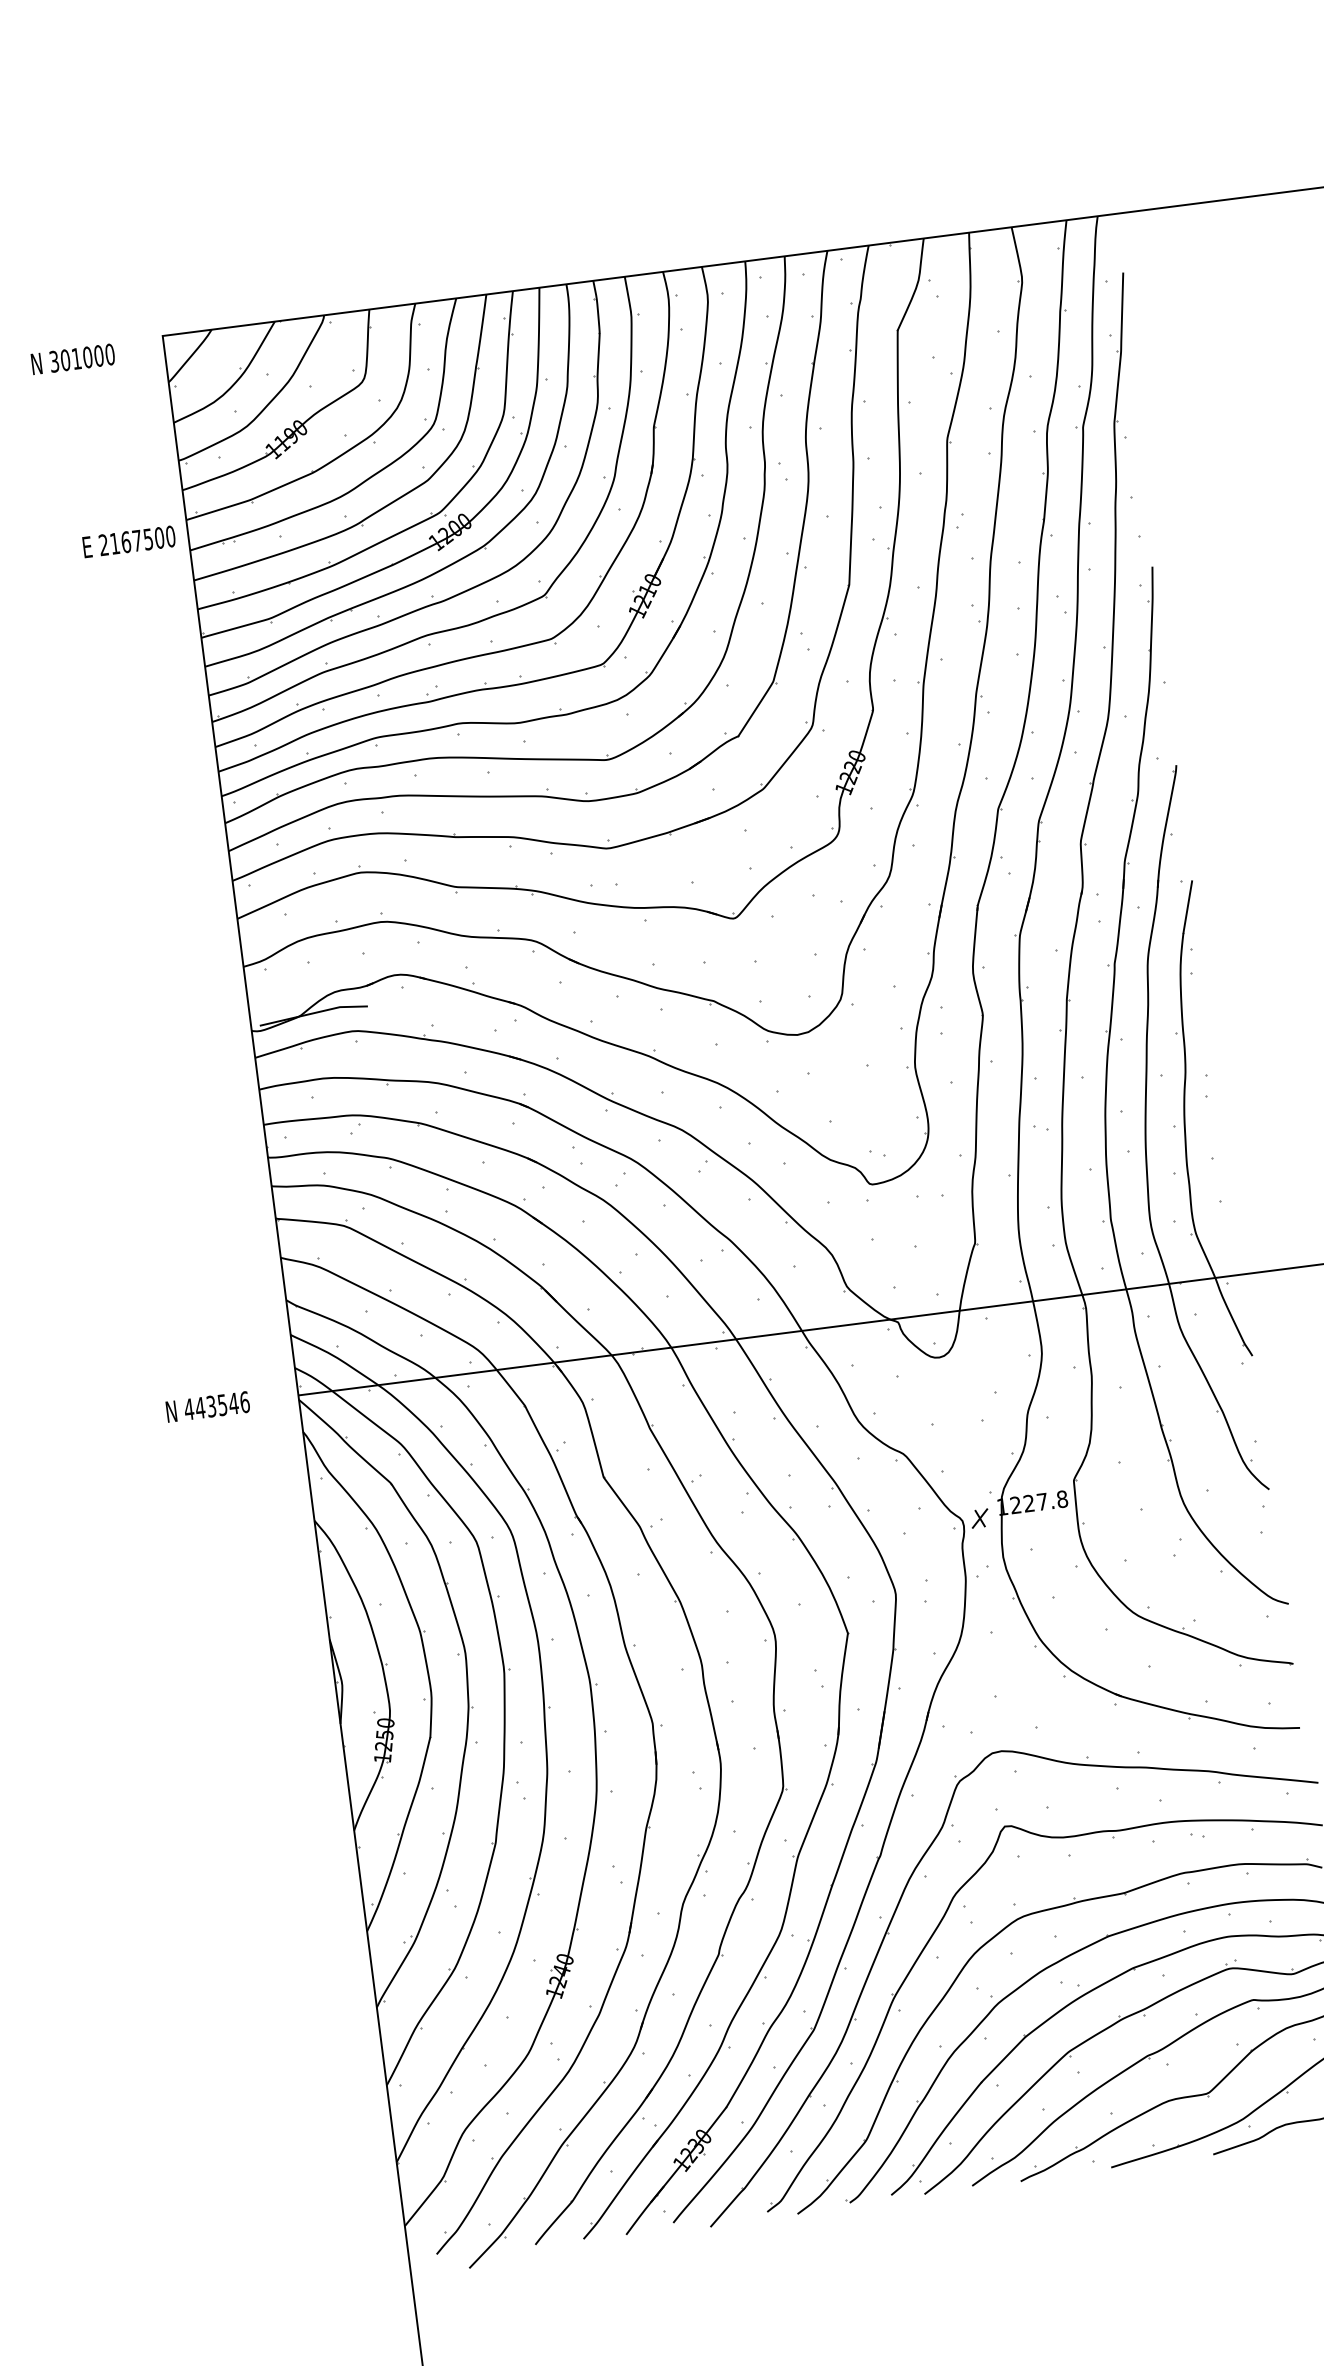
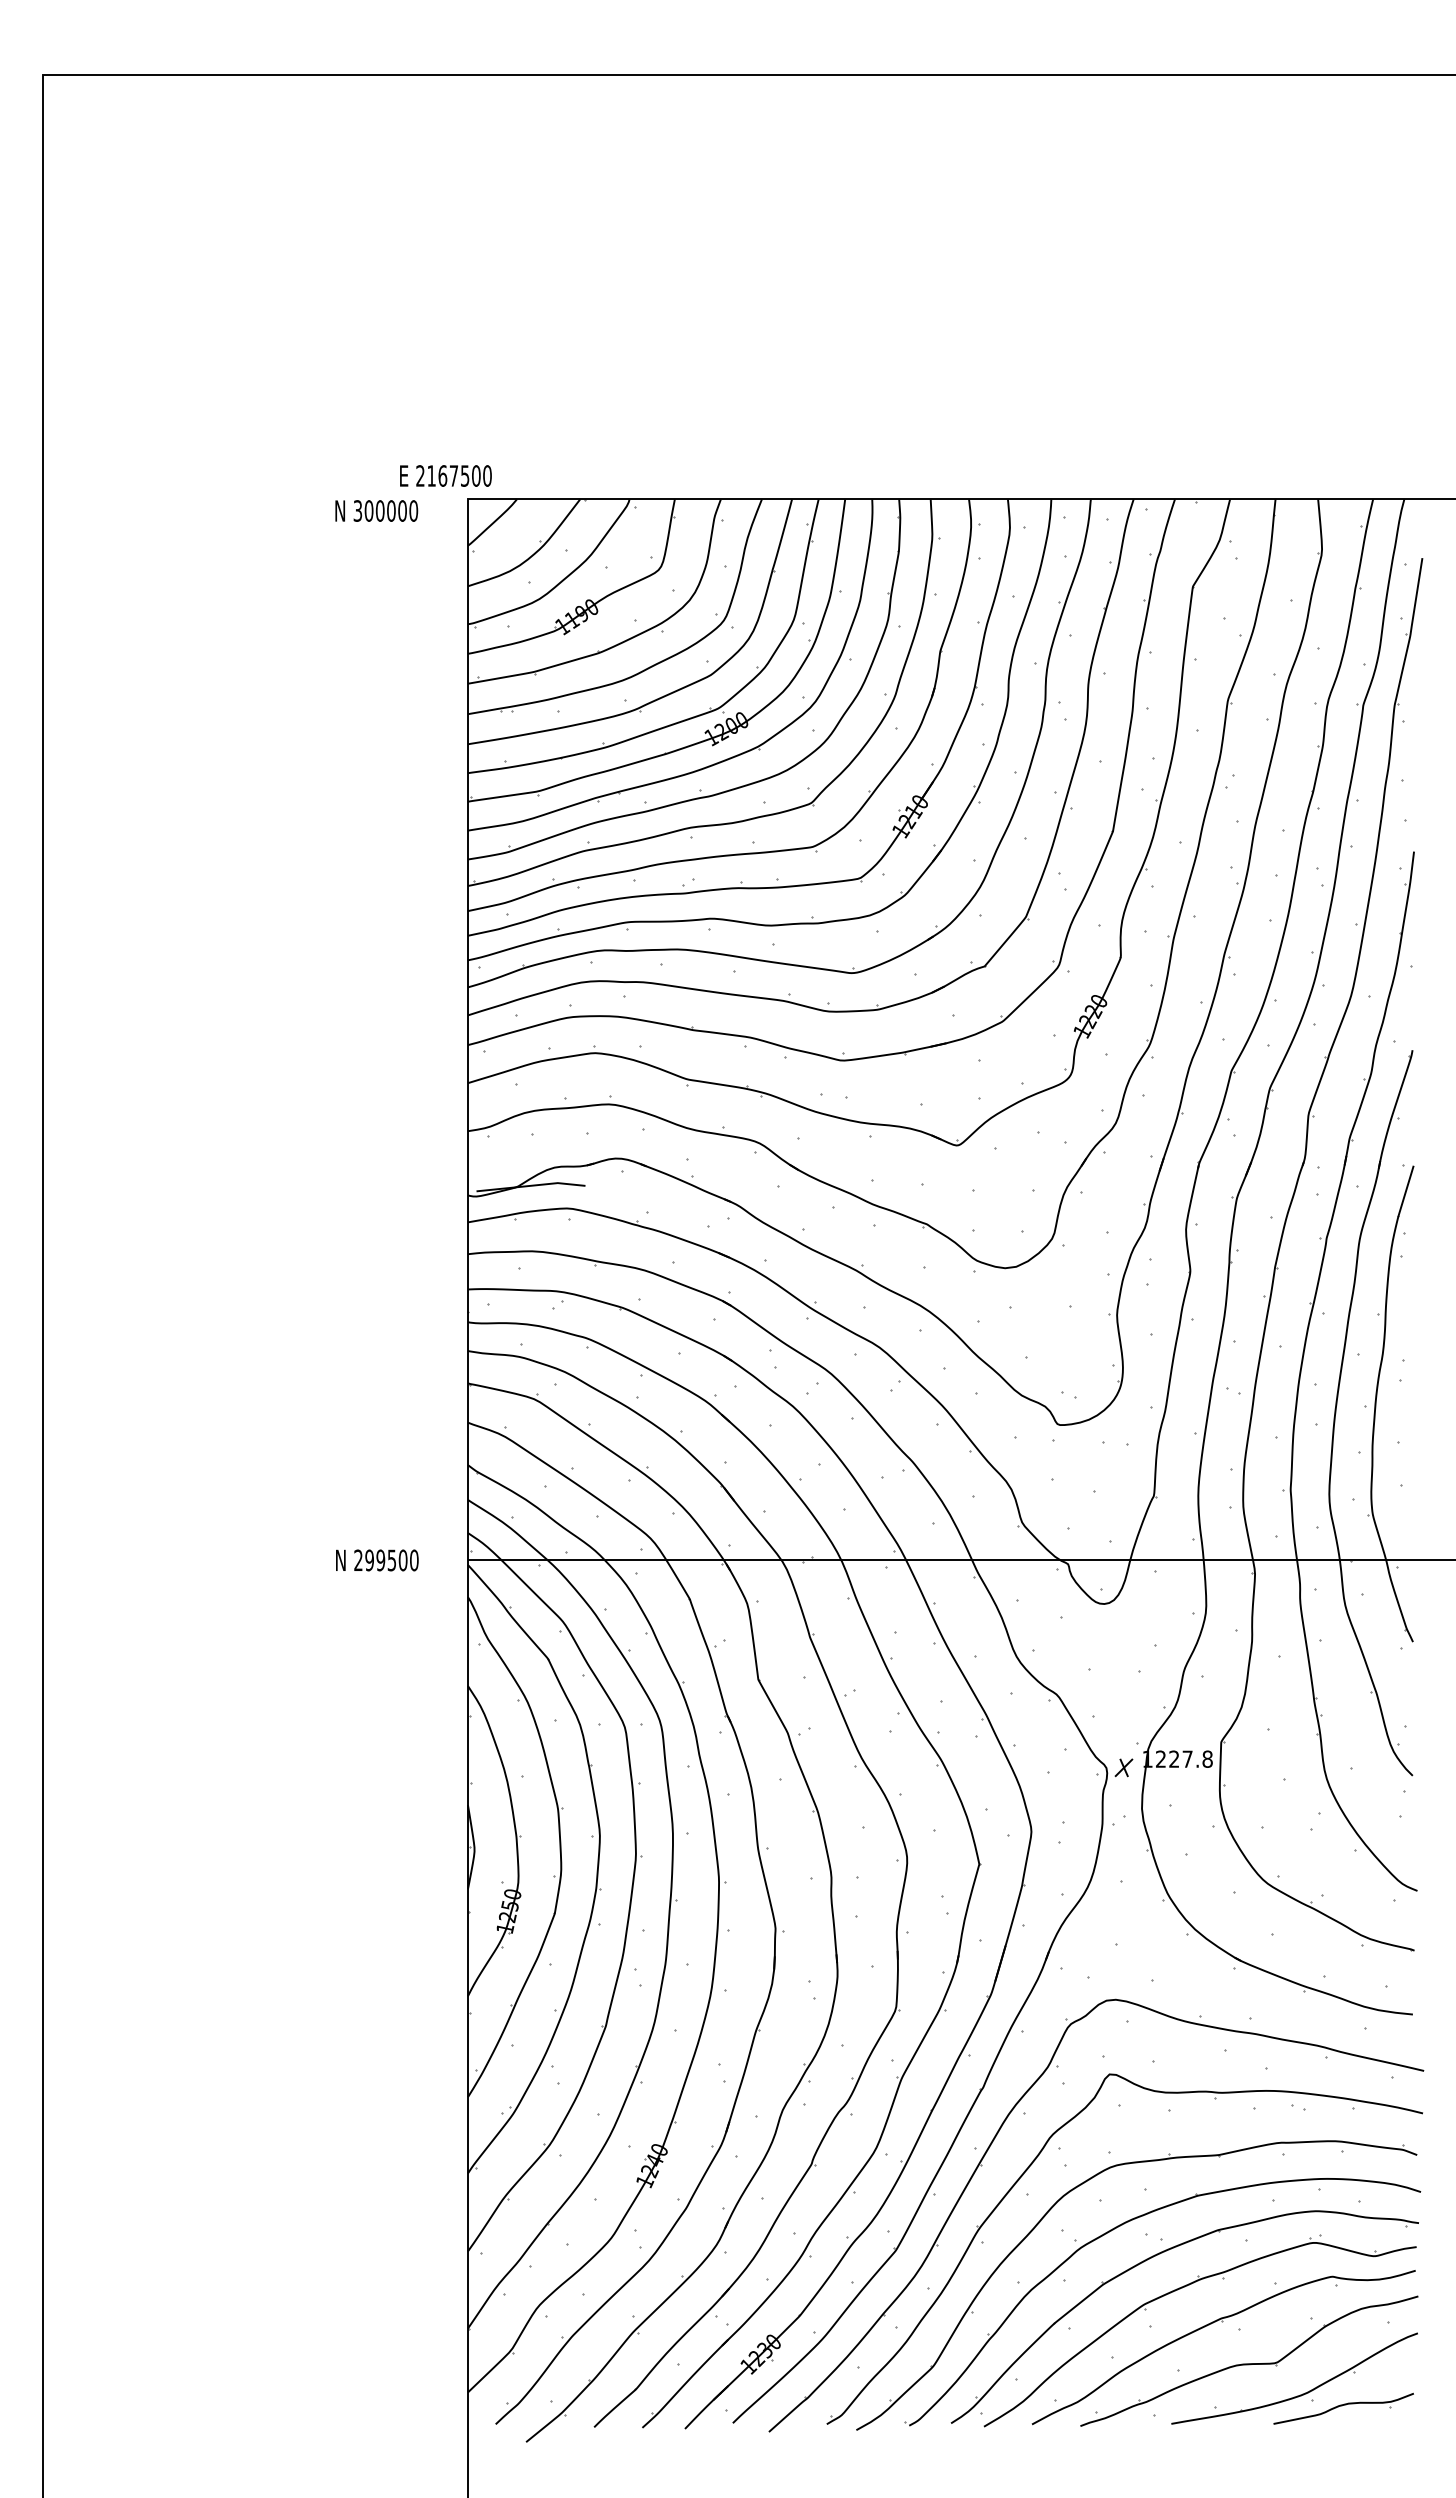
text: (75, 358) -> (379, 510), 301000 -> 300000
text: (128, 541) -> (445, 475), moved
text: (216, 1406) -> (385, 1560), 443546 -> 299500

